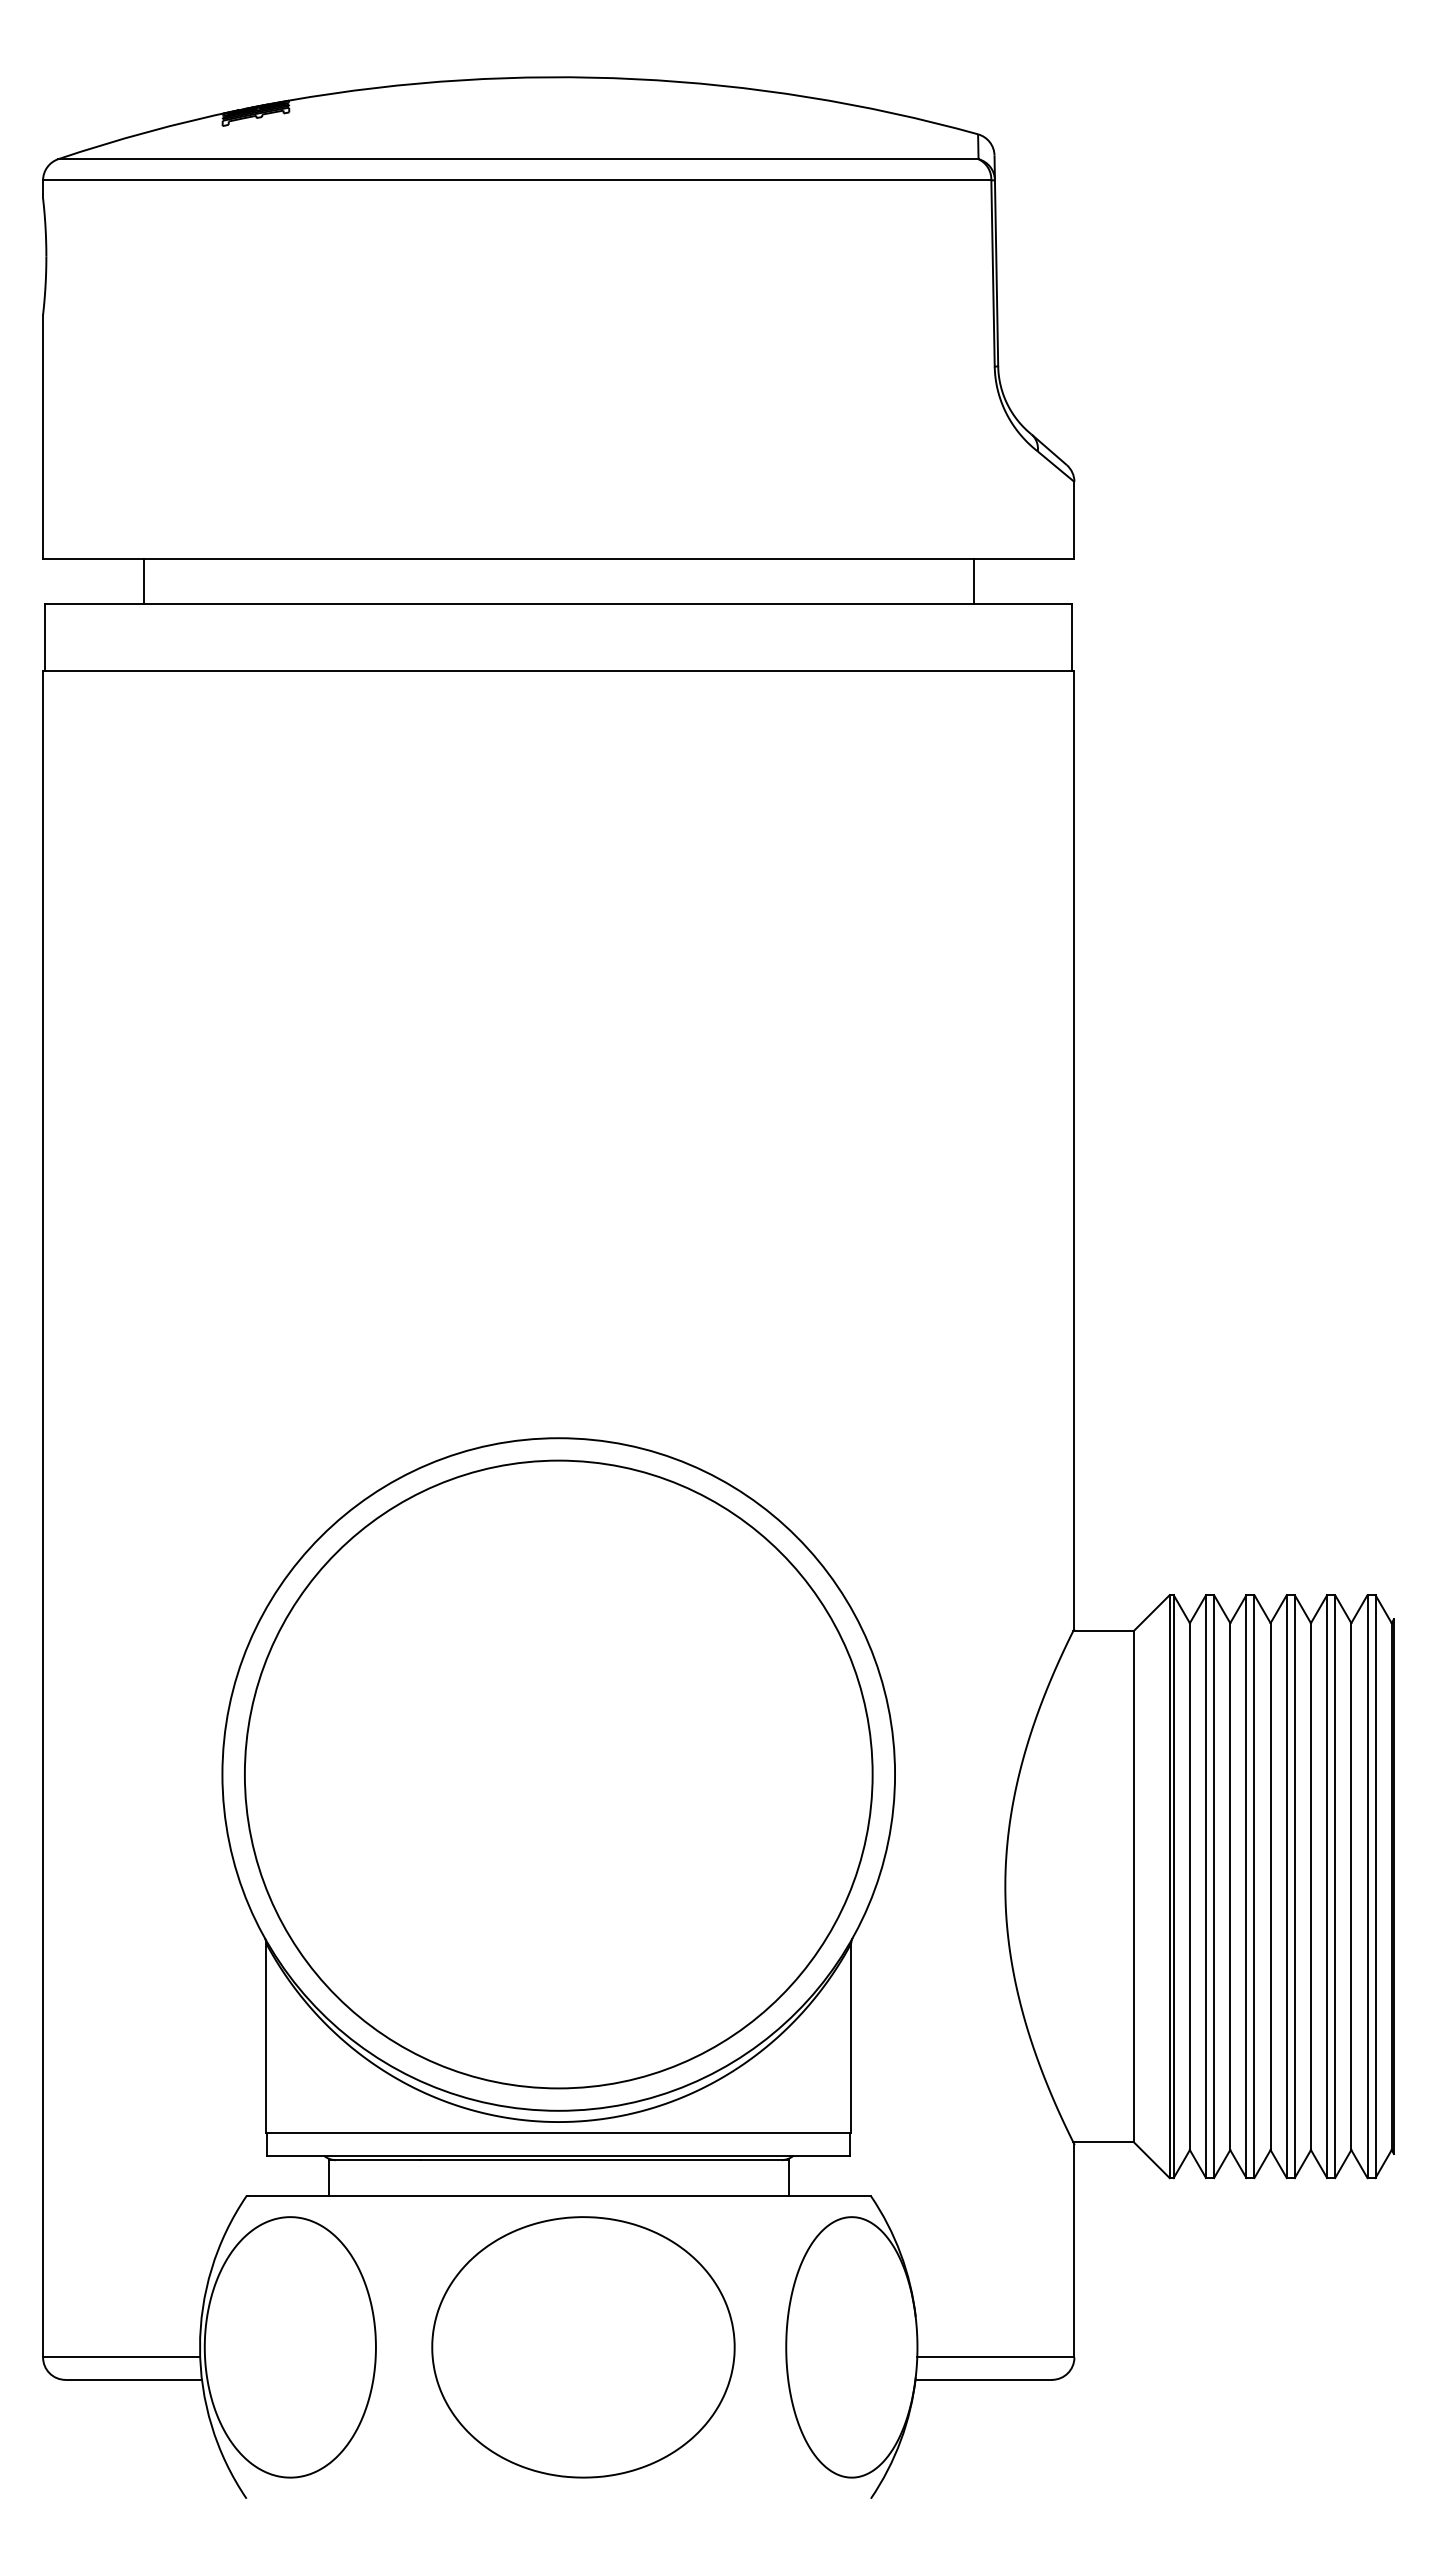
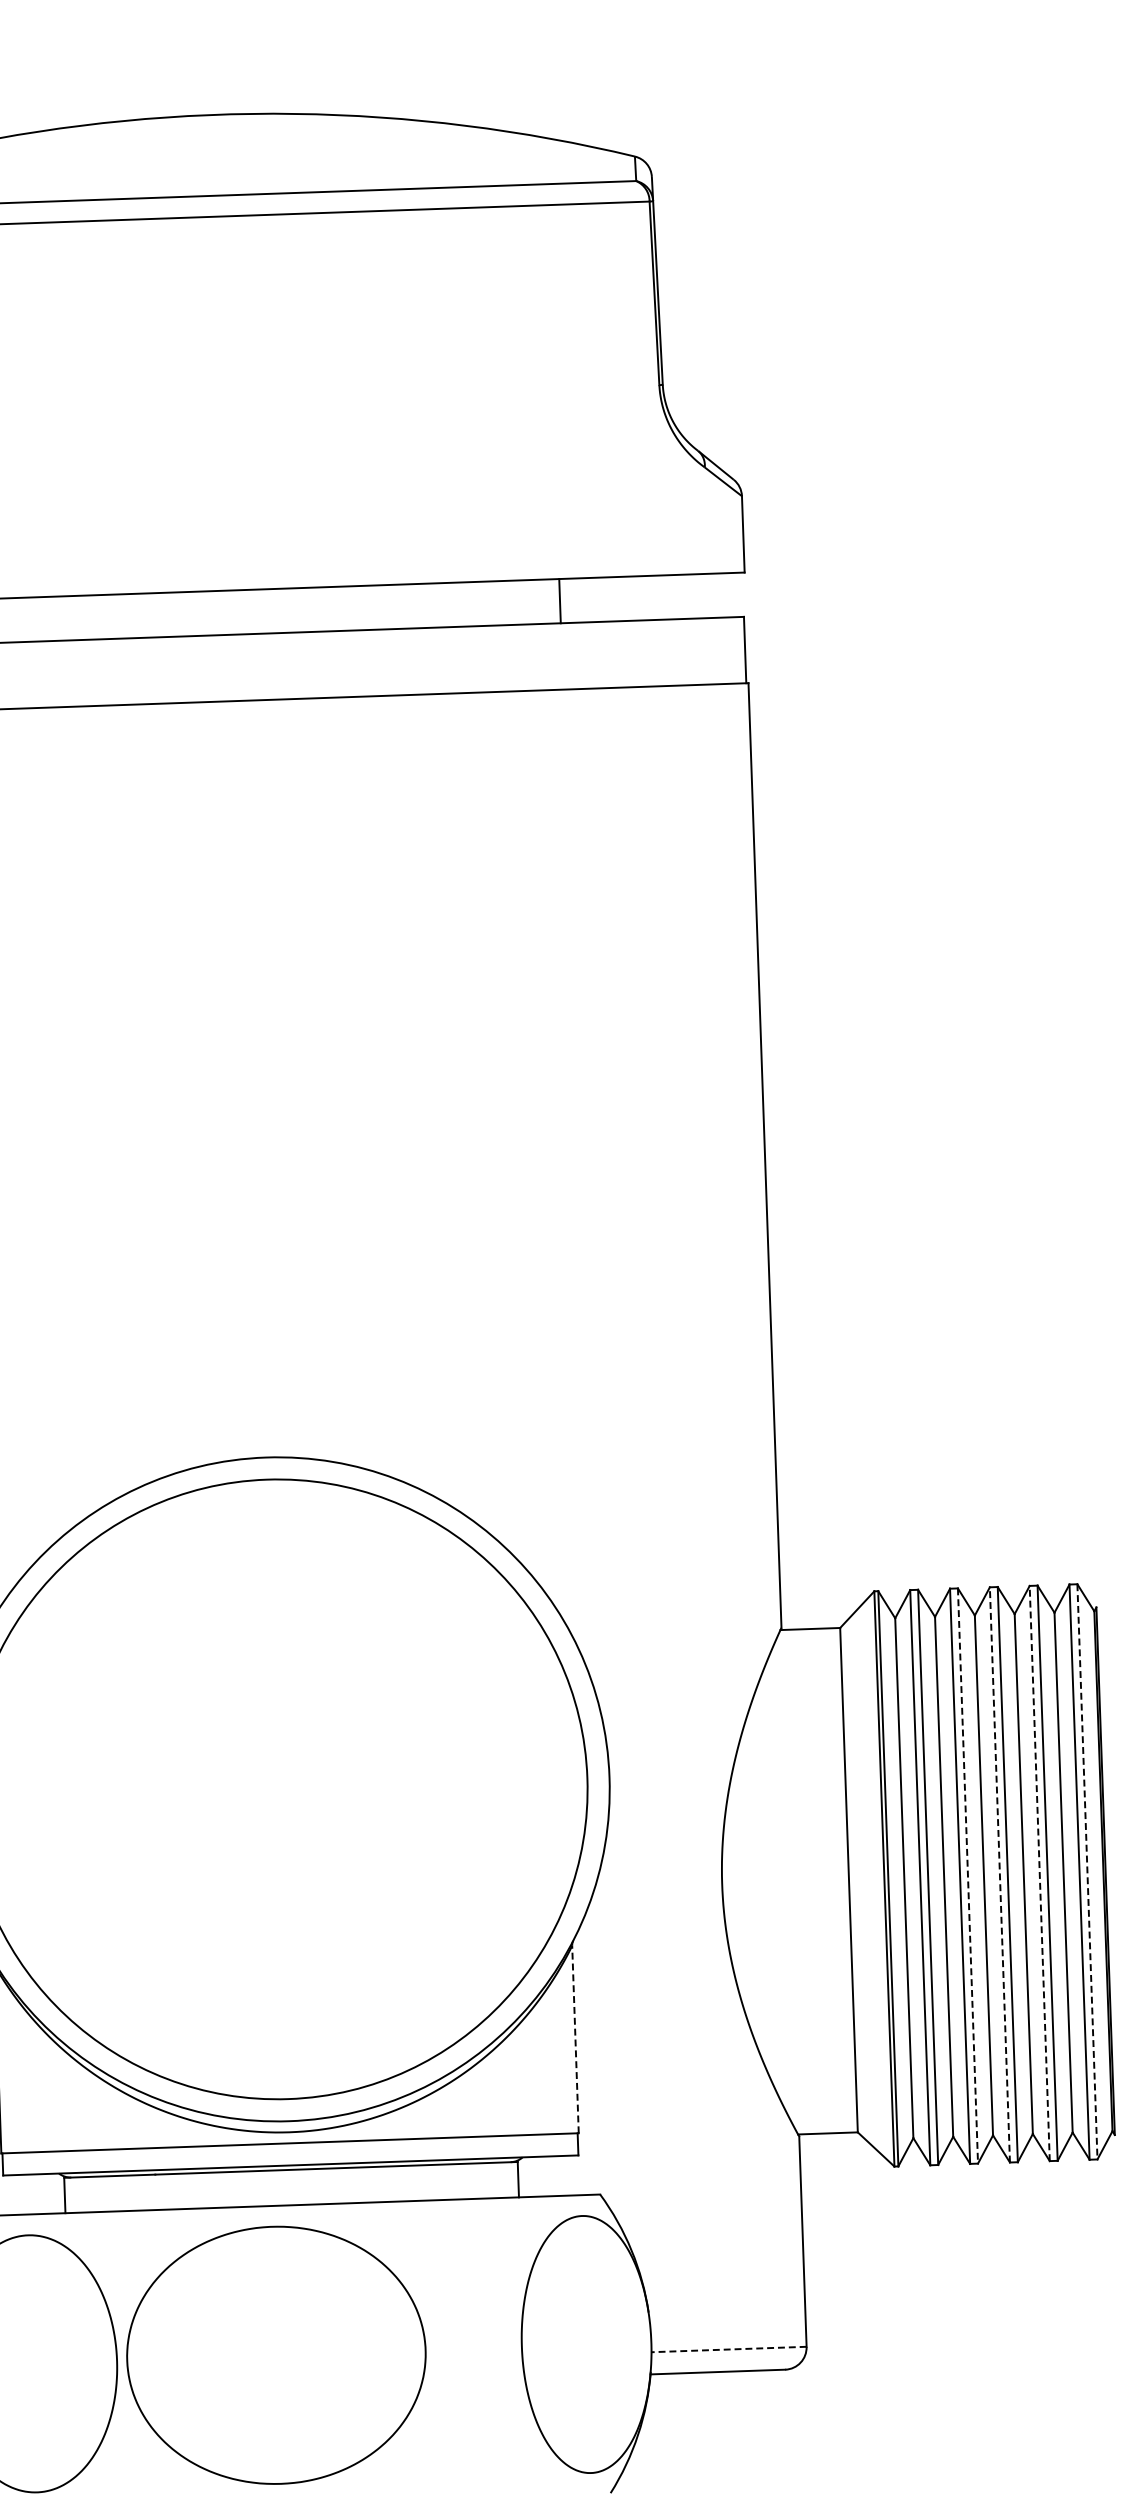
line: (973, 581) -> (559, 600), moved
line: (1286, 1886) -> (999, 1874), solid -> dashed
line: (1327, 1886) -> (1040, 1873), solid -> dashed
line: (1254, 1887) -> (968, 1876), solid -> dashed
line: (1375, 1887) -> (1087, 1872), solid -> dashed
line: (851, 2038) -> (575, 2039), solid -> dashed
part: (583, 2347) -> (276, 2355), moved
line: (995, 2357) -> (728, 2349), solid -> dashed

